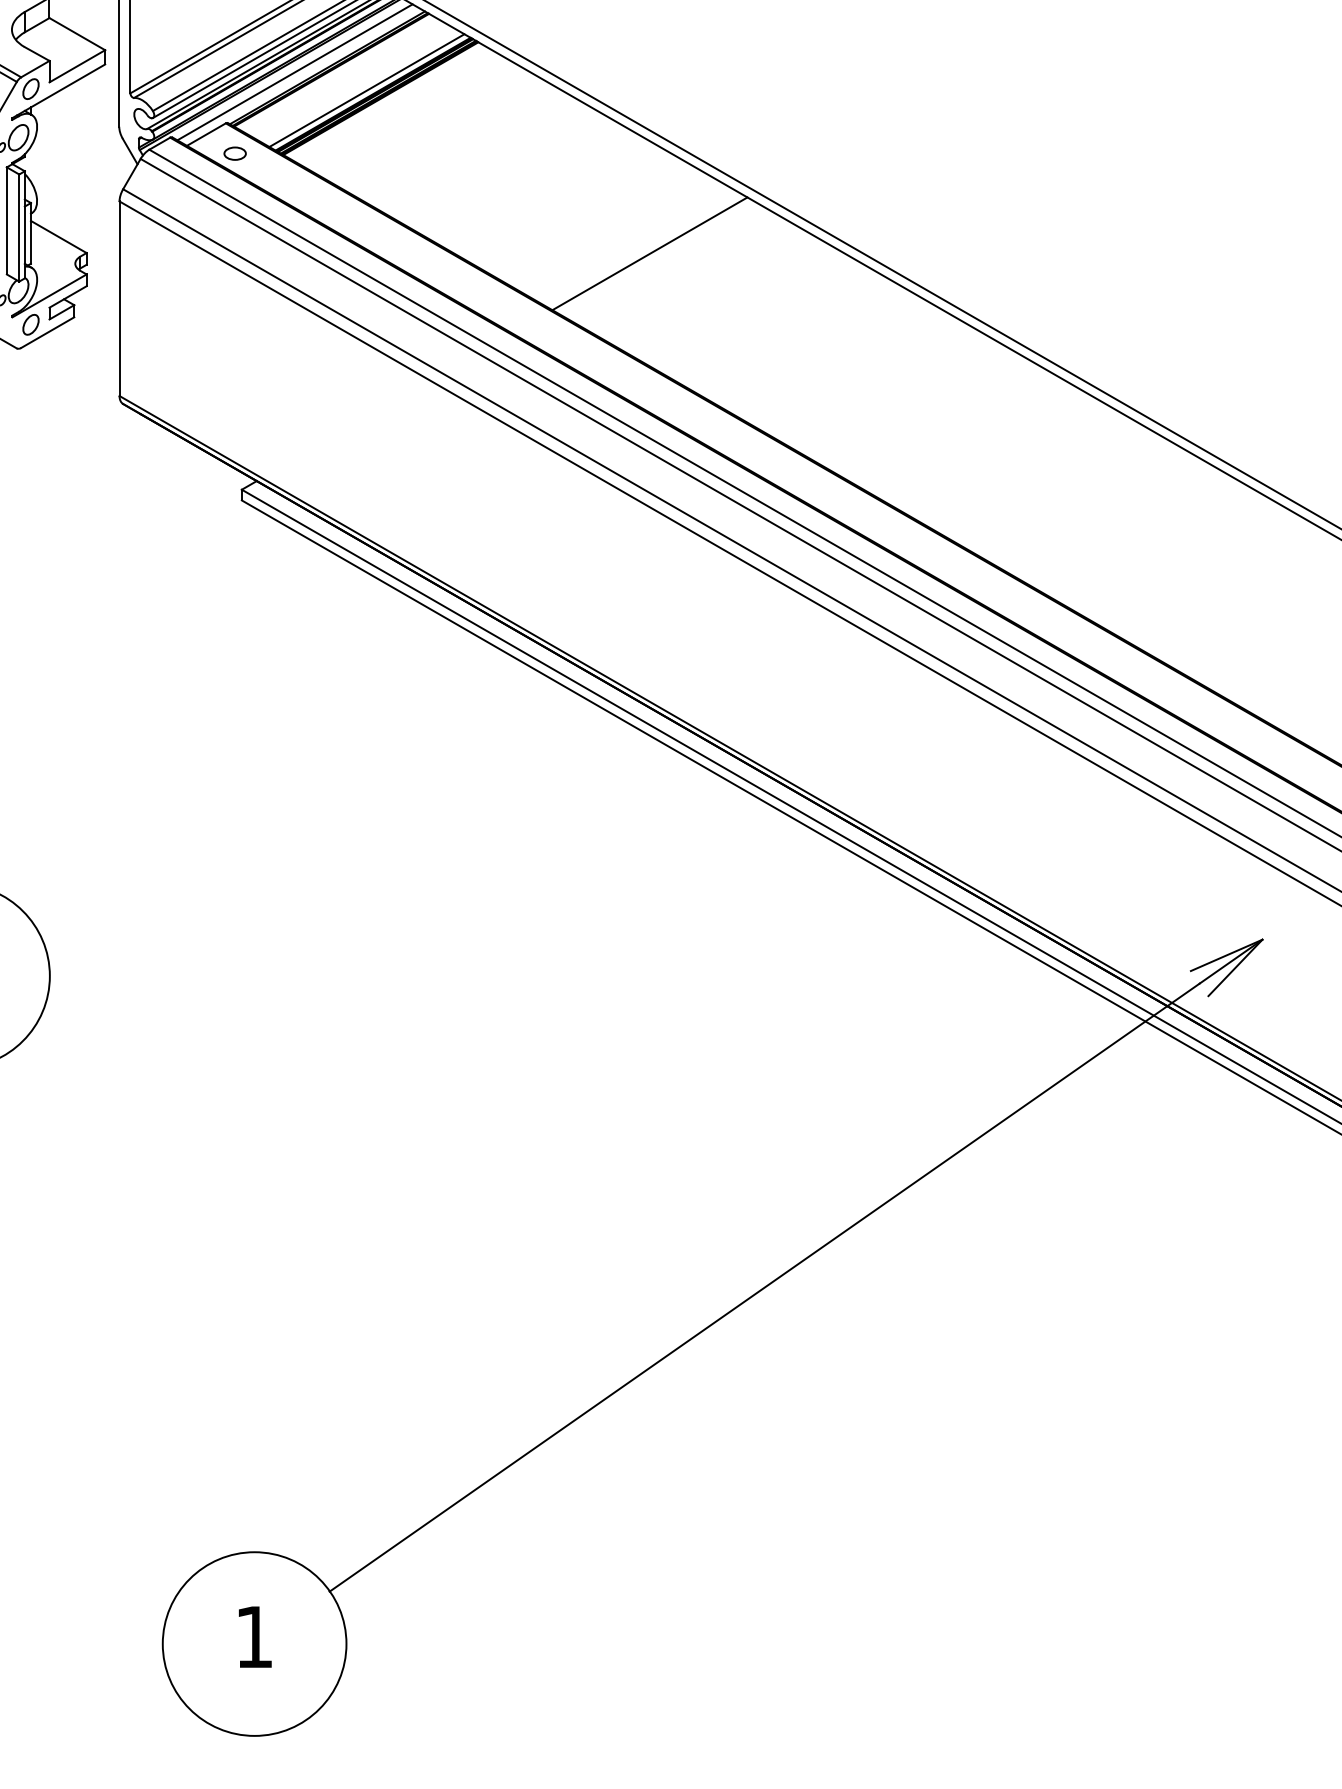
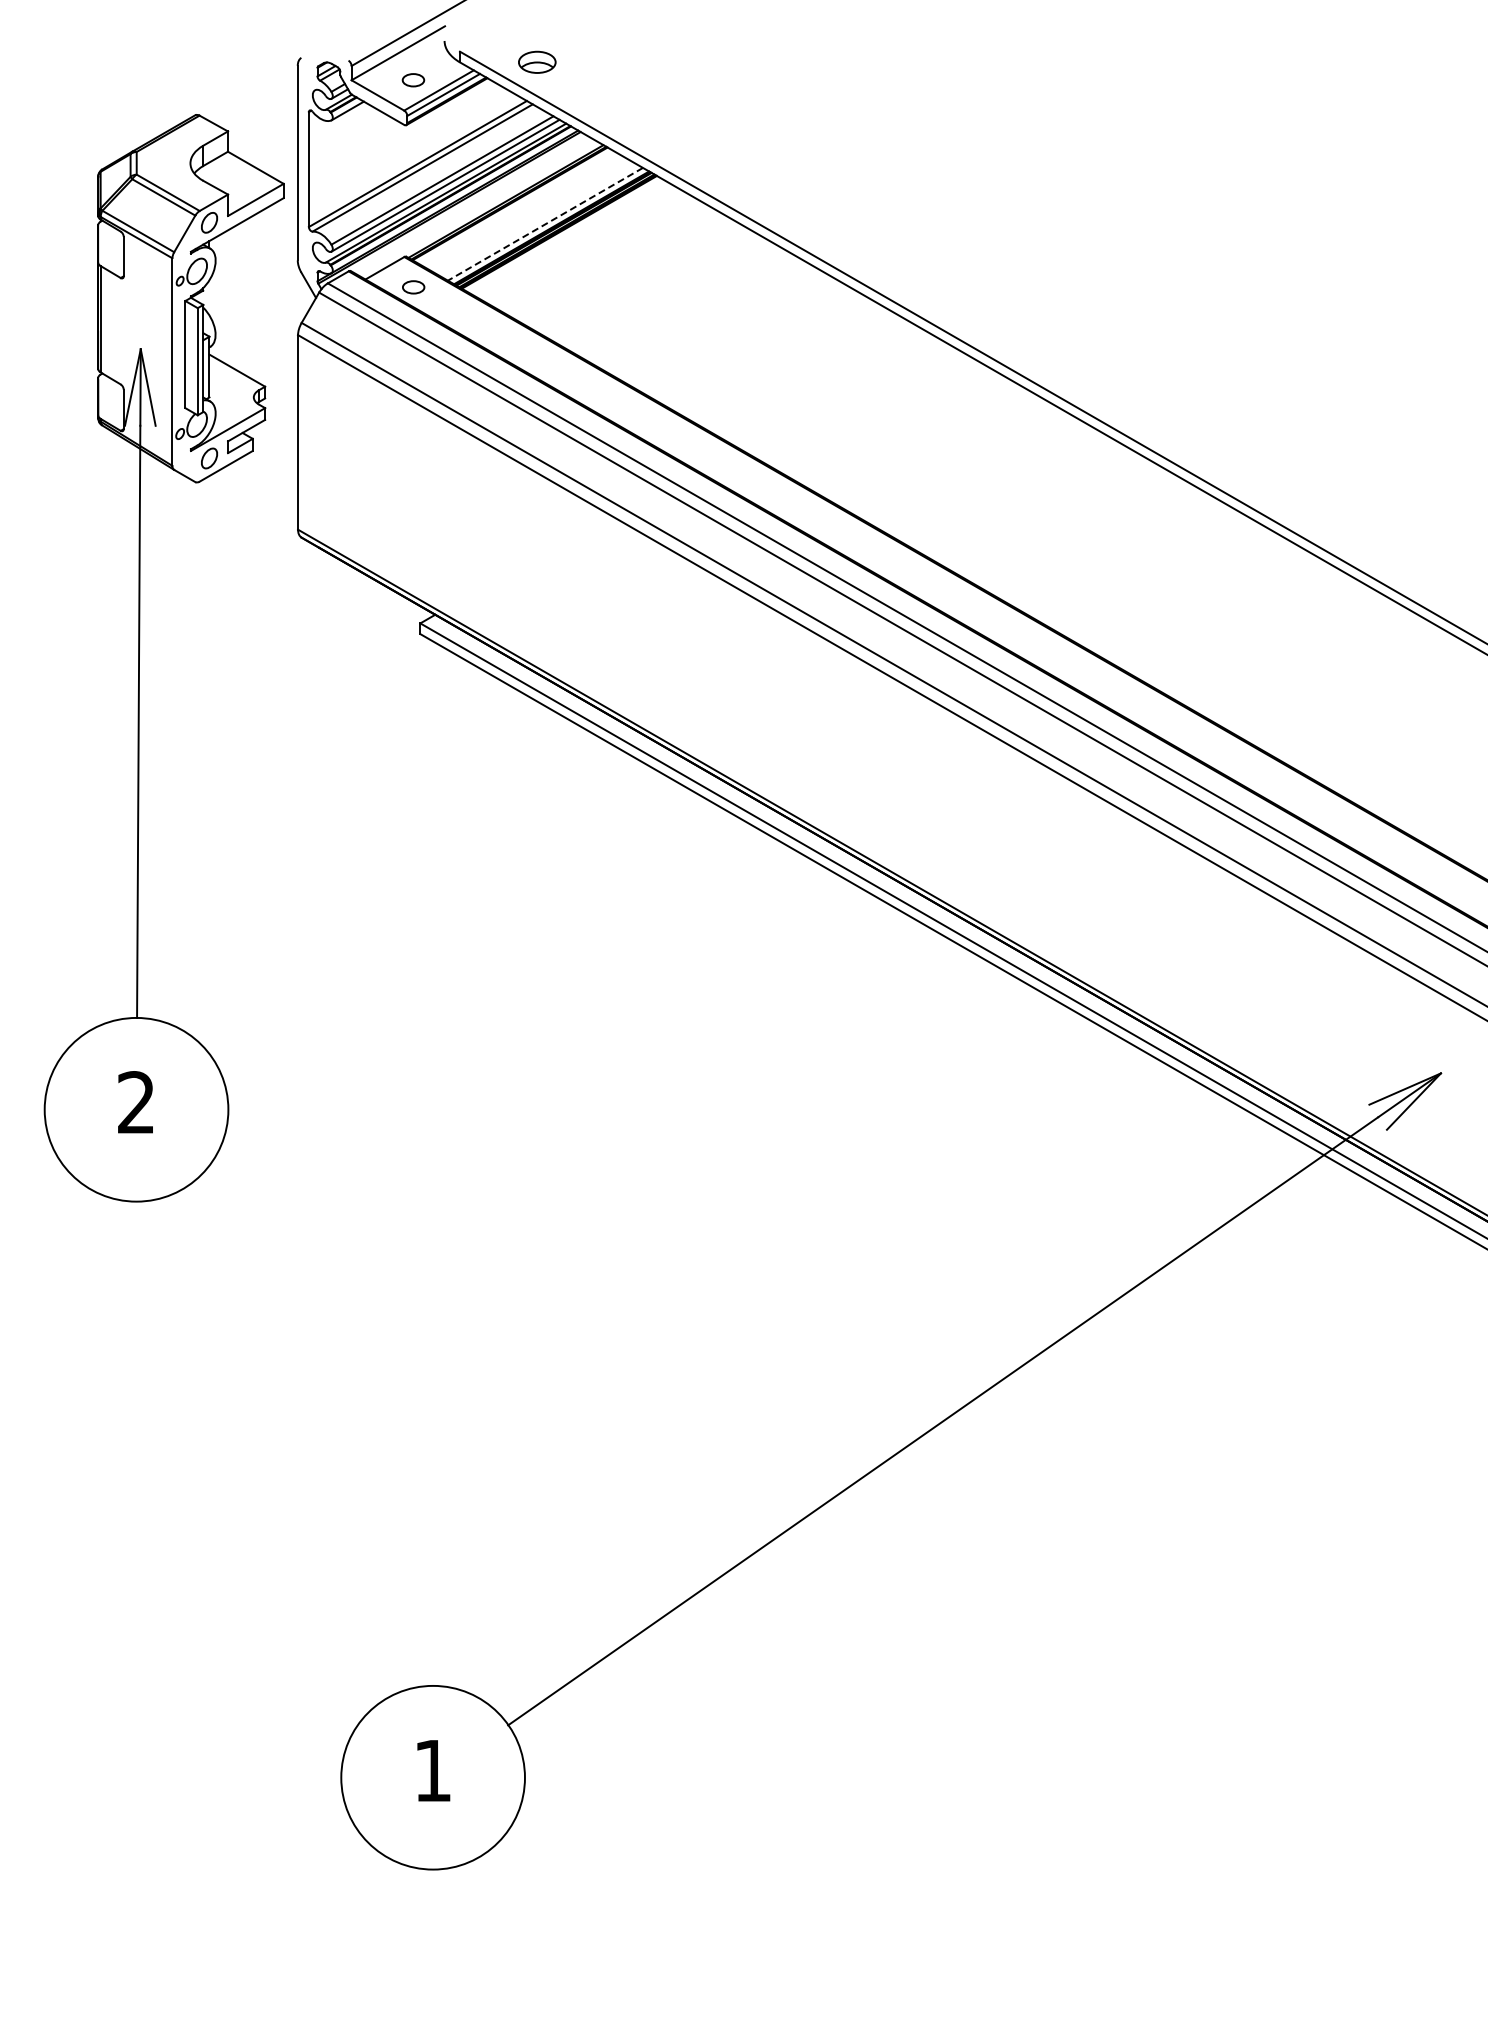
line: (294, 72) -> (473, 206), removed
line: (366, 90) -> (545, 224), solid -> dashed
line: (649, 253) -> (828, 387), removed

